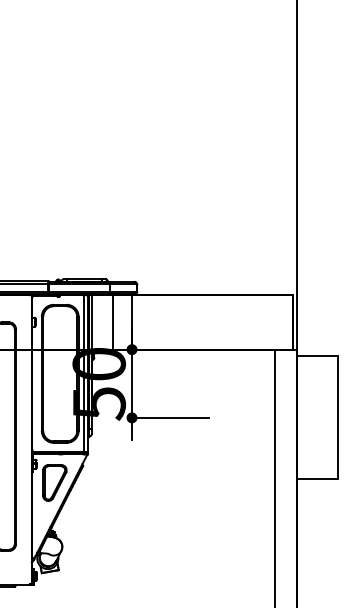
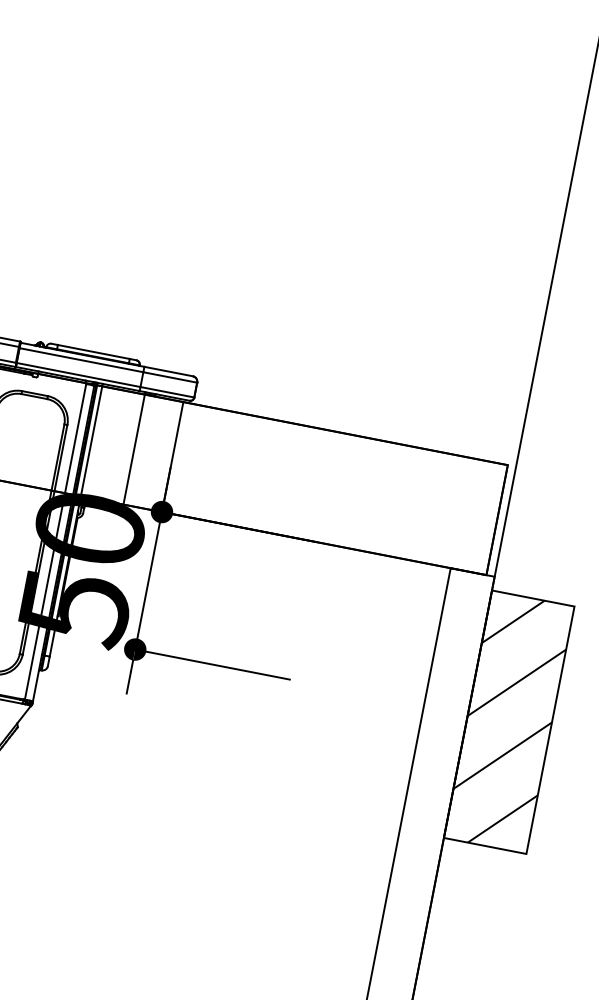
hatch: (317, 417) -> (509, 721), added

